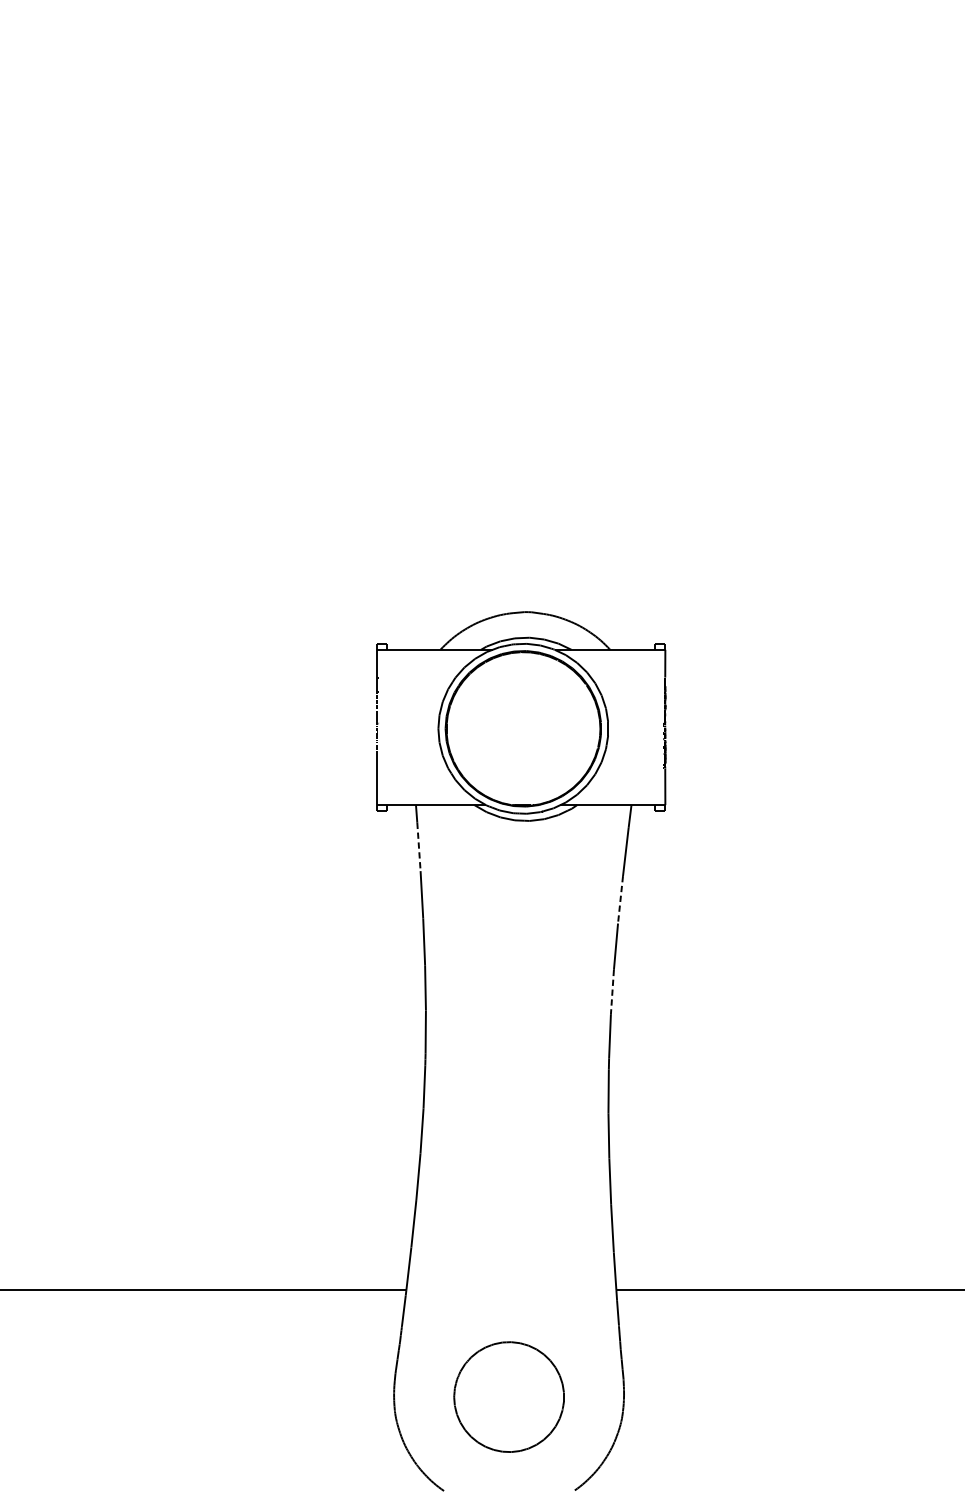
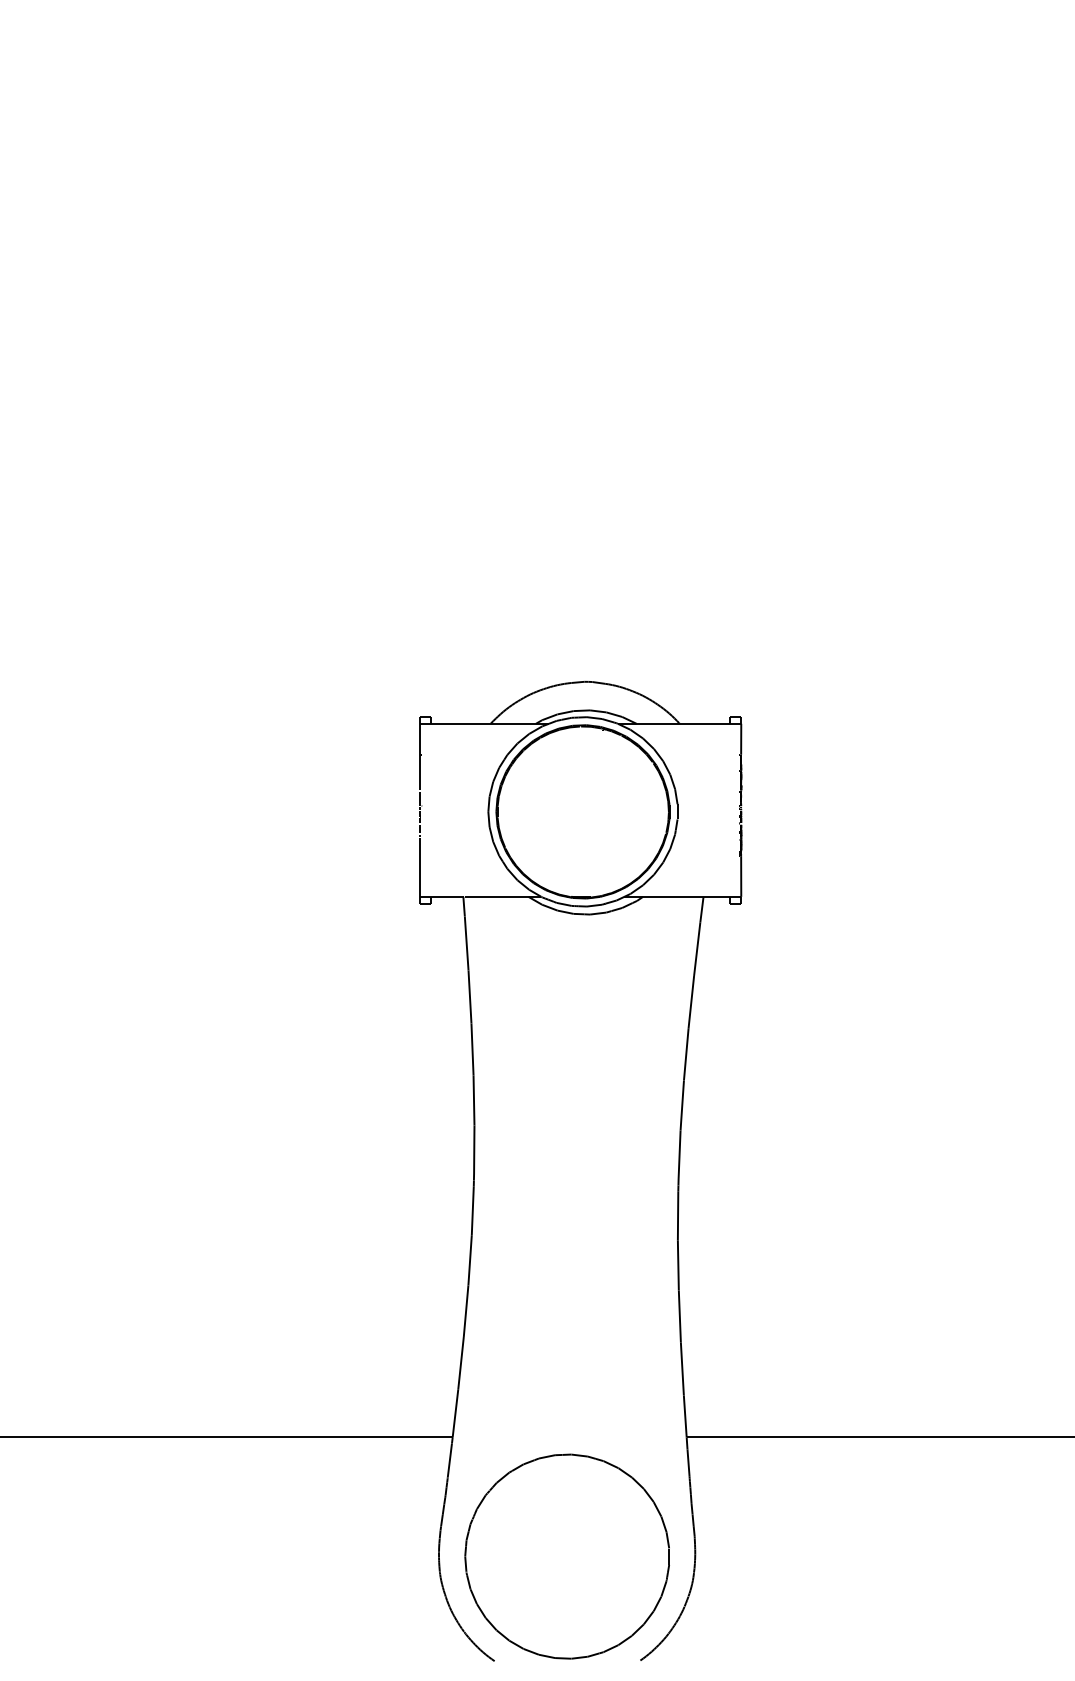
line: (418, 846) -> (466, 943), dashed -> solid
line: (620, 899) -> (691, 1002), dashed -> solid
line: (612, 993) -> (682, 1106), dashed -> solid
part: (508, 1397) -> (566, 1556), size x1.67

